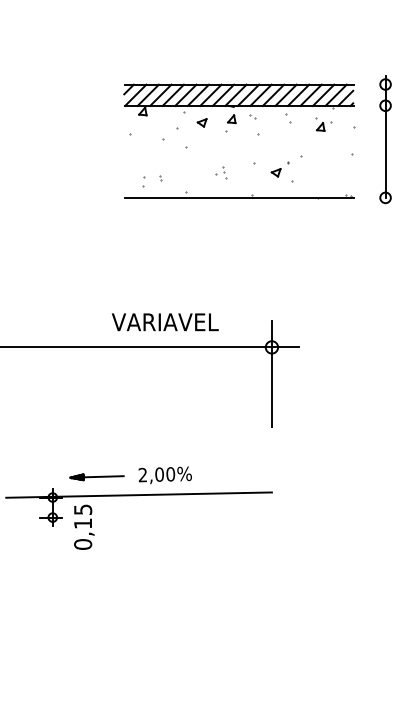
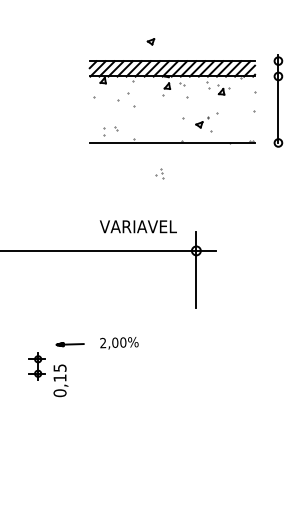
part: (201, 122) -> (150, 41), moved
part: (323, 123) -> (223, 89), moved
part: (220, 172) -> (159, 173), moved
text: (164, 321) -> (137, 226), moved
part: (97, 477) -> (70, 344), size x0.7
line: (139, 495) -> (100, 357), removed

